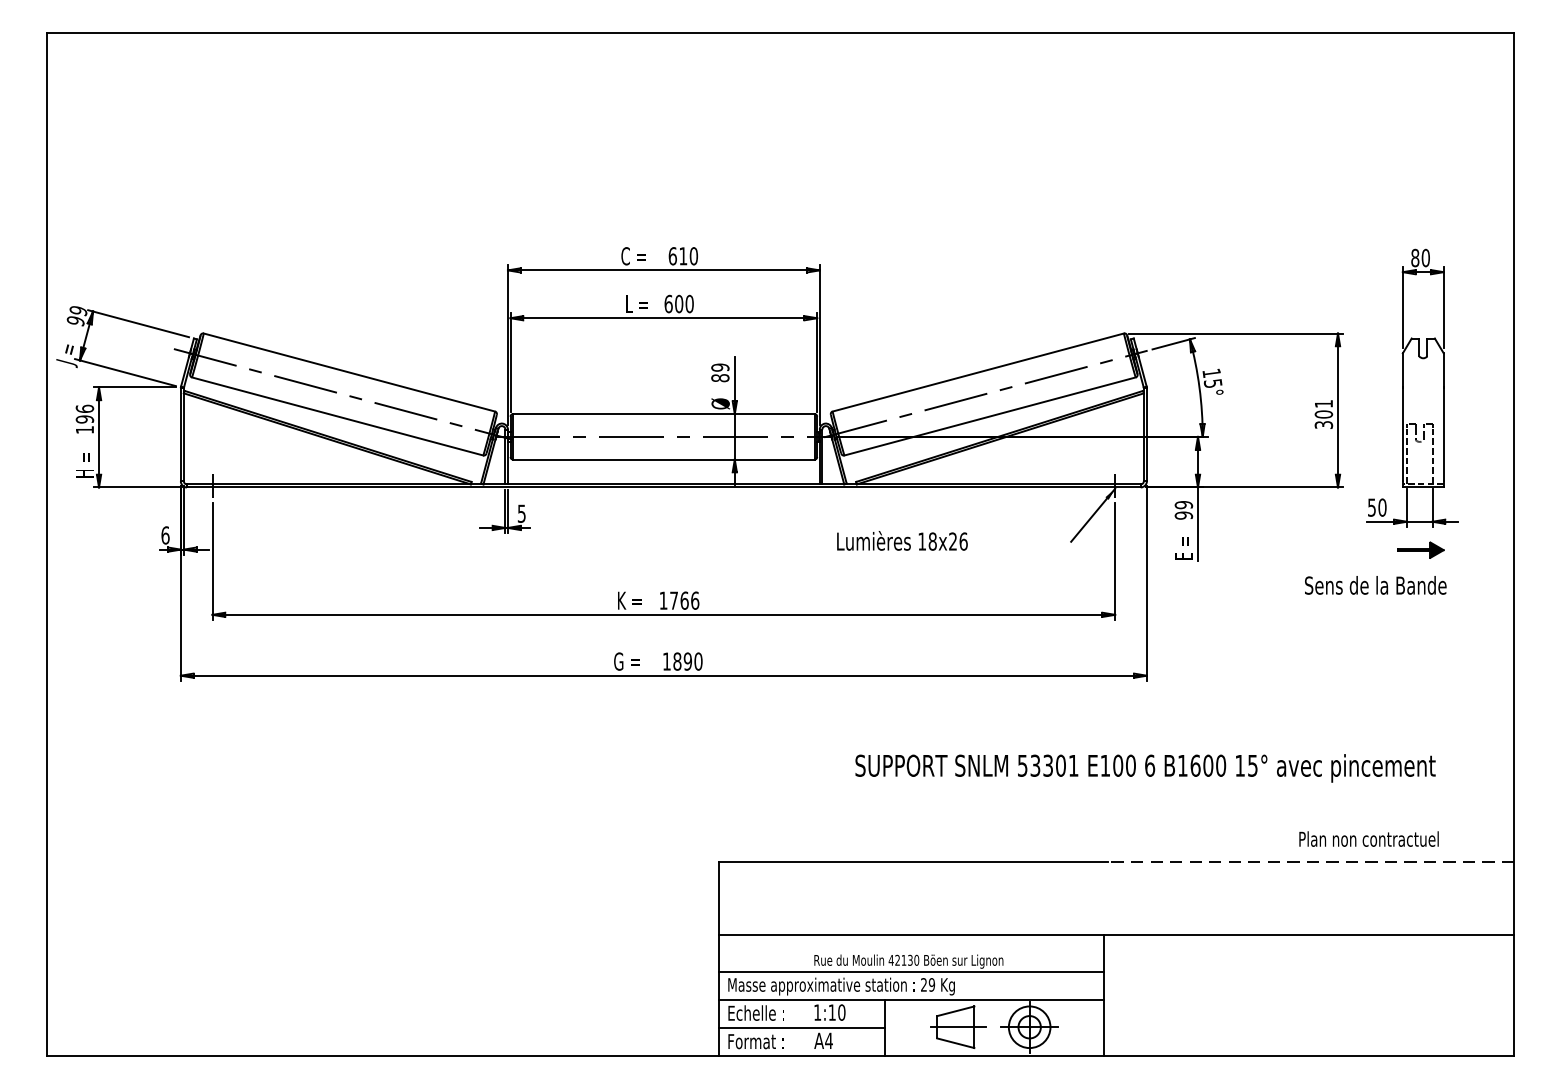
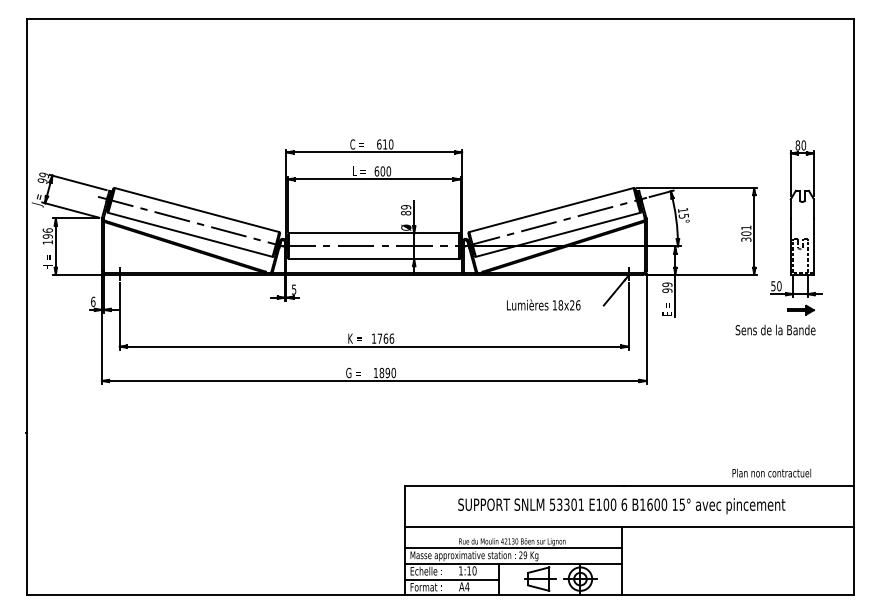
text: (902, 540) -> (543, 304), moved
text: (1145, 768) -> (621, 506), moved
line: (1309, 861) -> (738, 485), dashed -> solid

